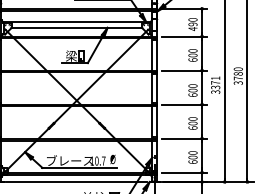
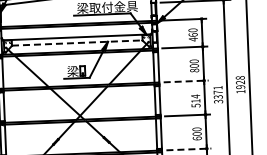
text: (192, 24) -> (192, 35), 490 -> 460
line: (77, 27) -> (77, 42), solid -> dashed
text: (192, 59) -> (194, 70), 600 -> 800
line: (184, 70) -> (186, 81), solid -> dashed
text: (237, 75) -> (239, 84), 3780 -> 1928
text: (192, 90) -> (195, 100), 600 -> 514
line: (184, 138) -> (189, 149), solid -> dashed

